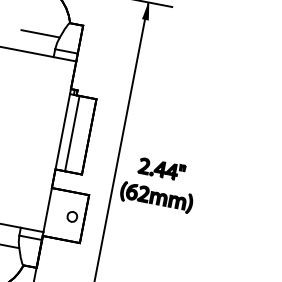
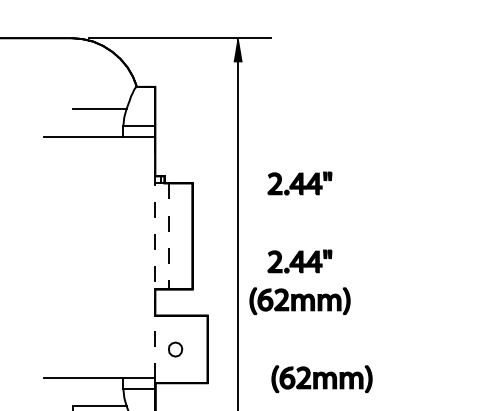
part: (172, 113) -> (299, 183), added
line: (72, 133) -> (168, 236), solid -> dashed
line: (59, 147) -> (155, 258), solid -> dashed
part: (72, 216) -> (175, 349), moved
part: (161, 255) -> (321, 378), added

